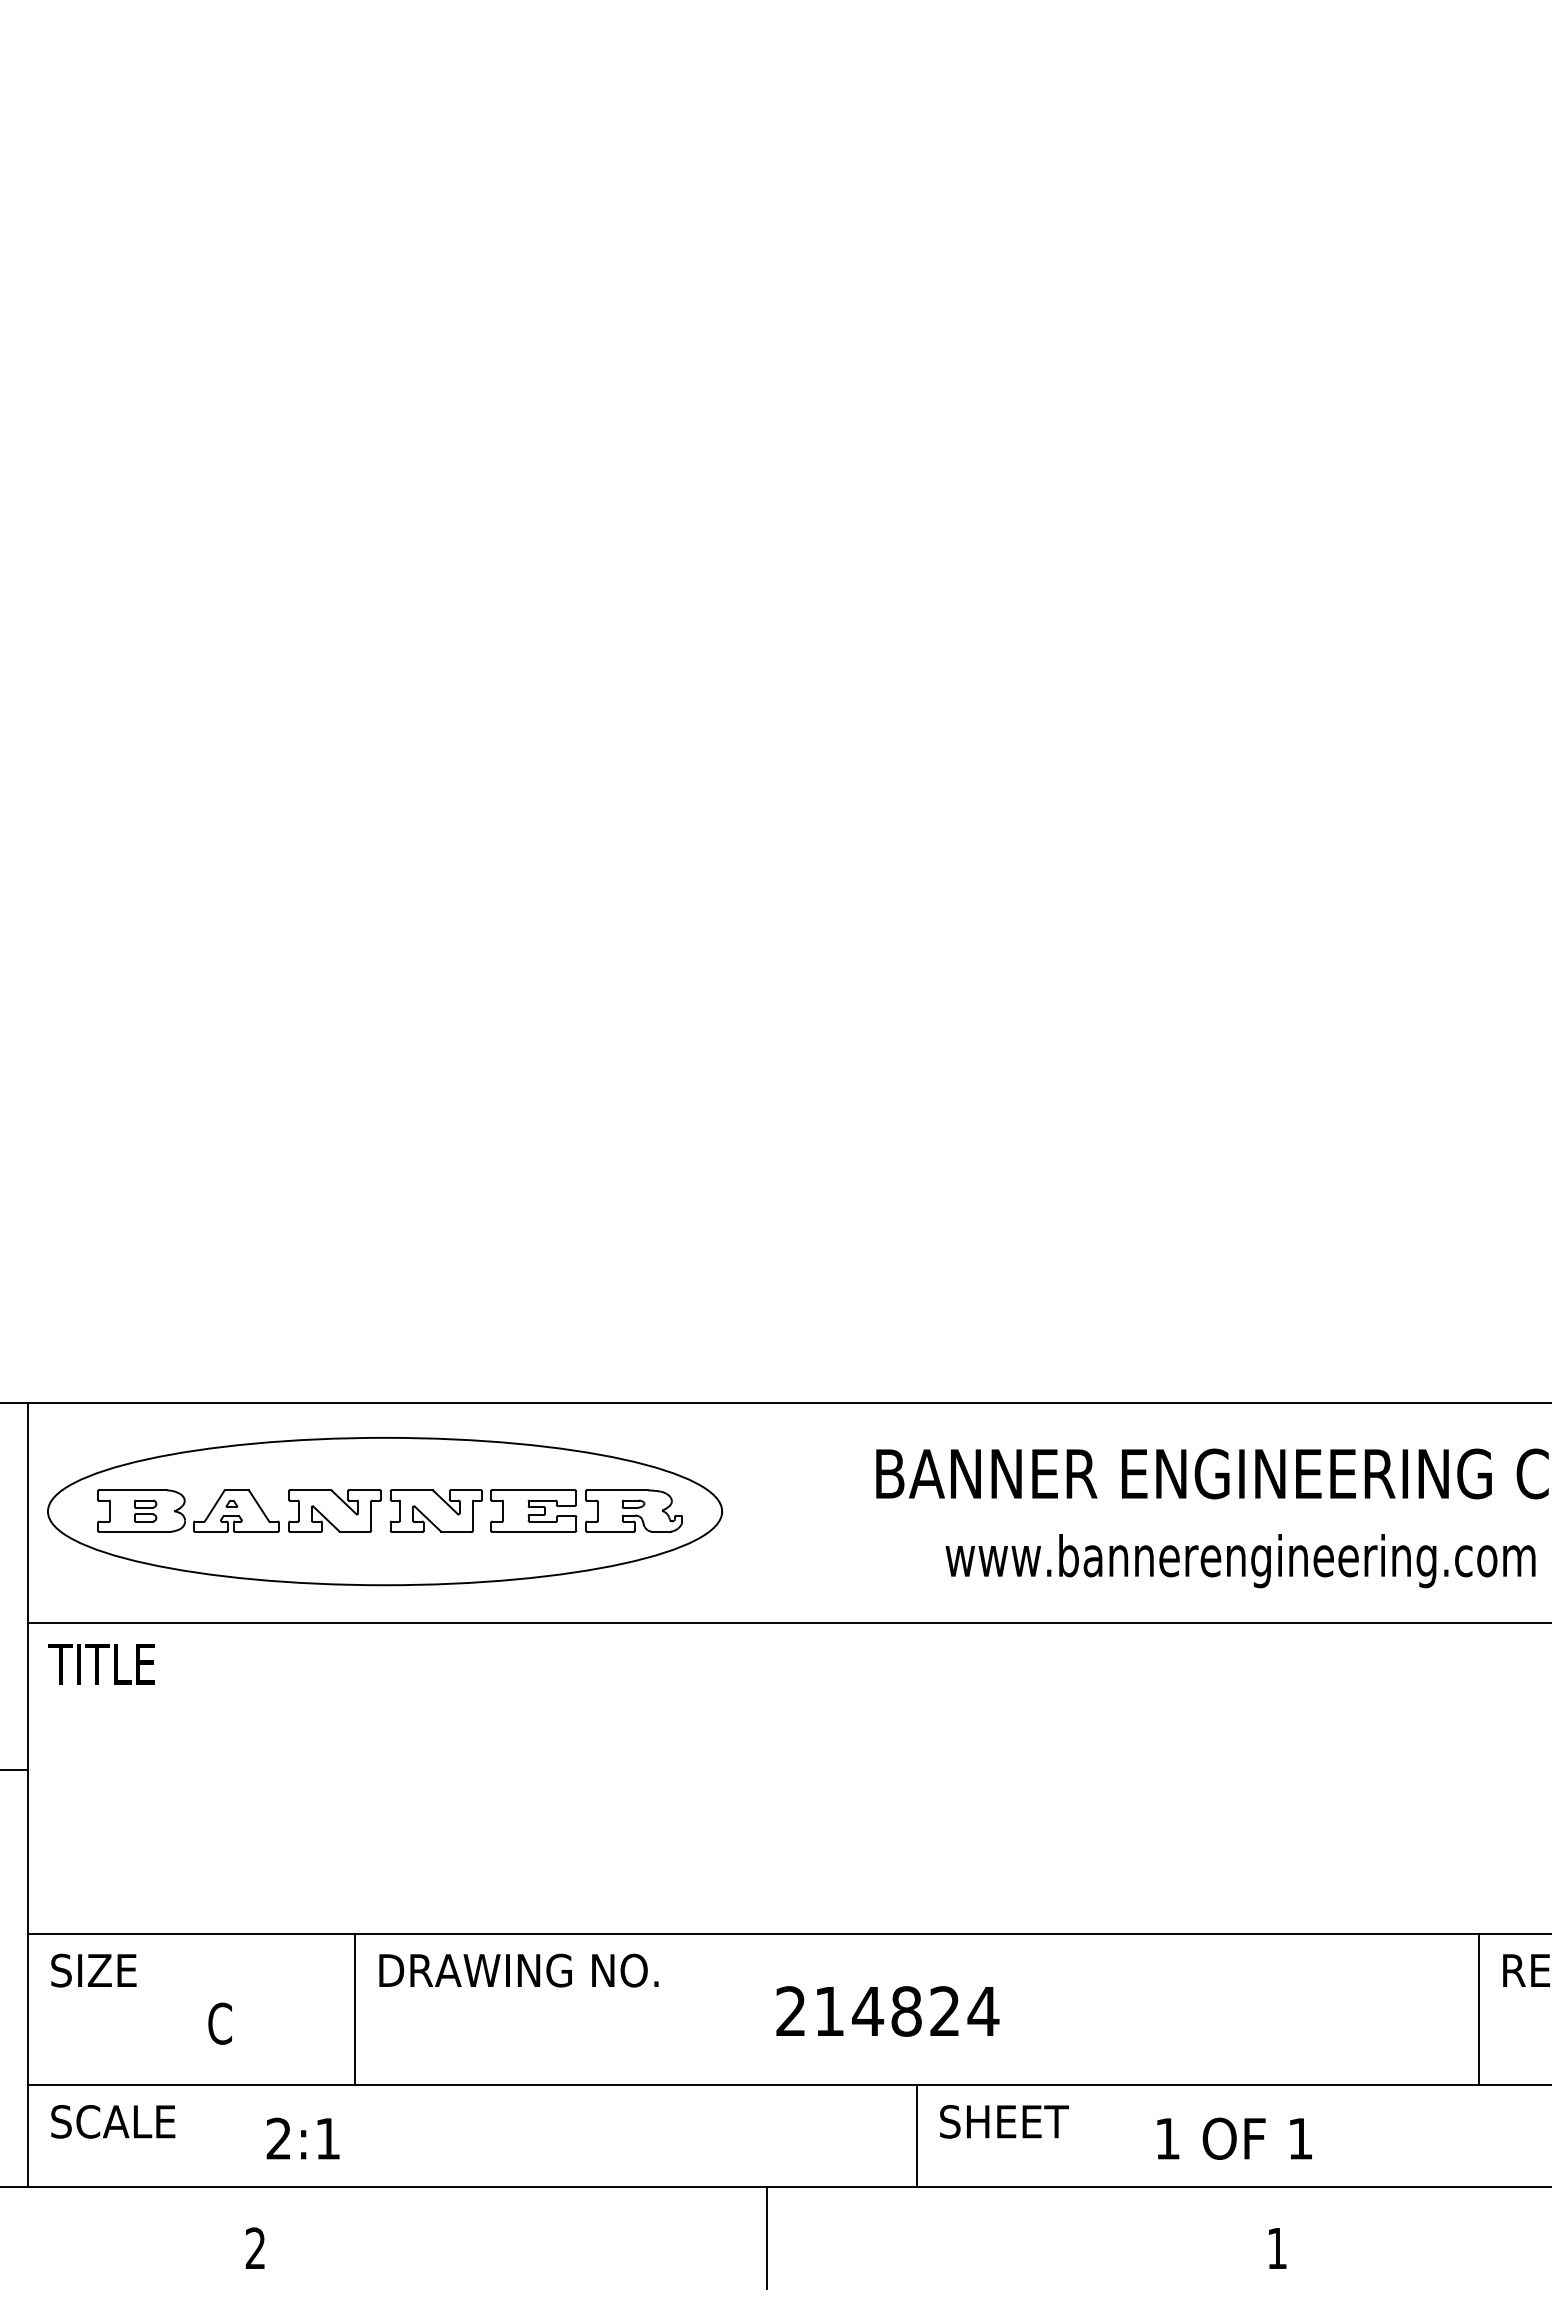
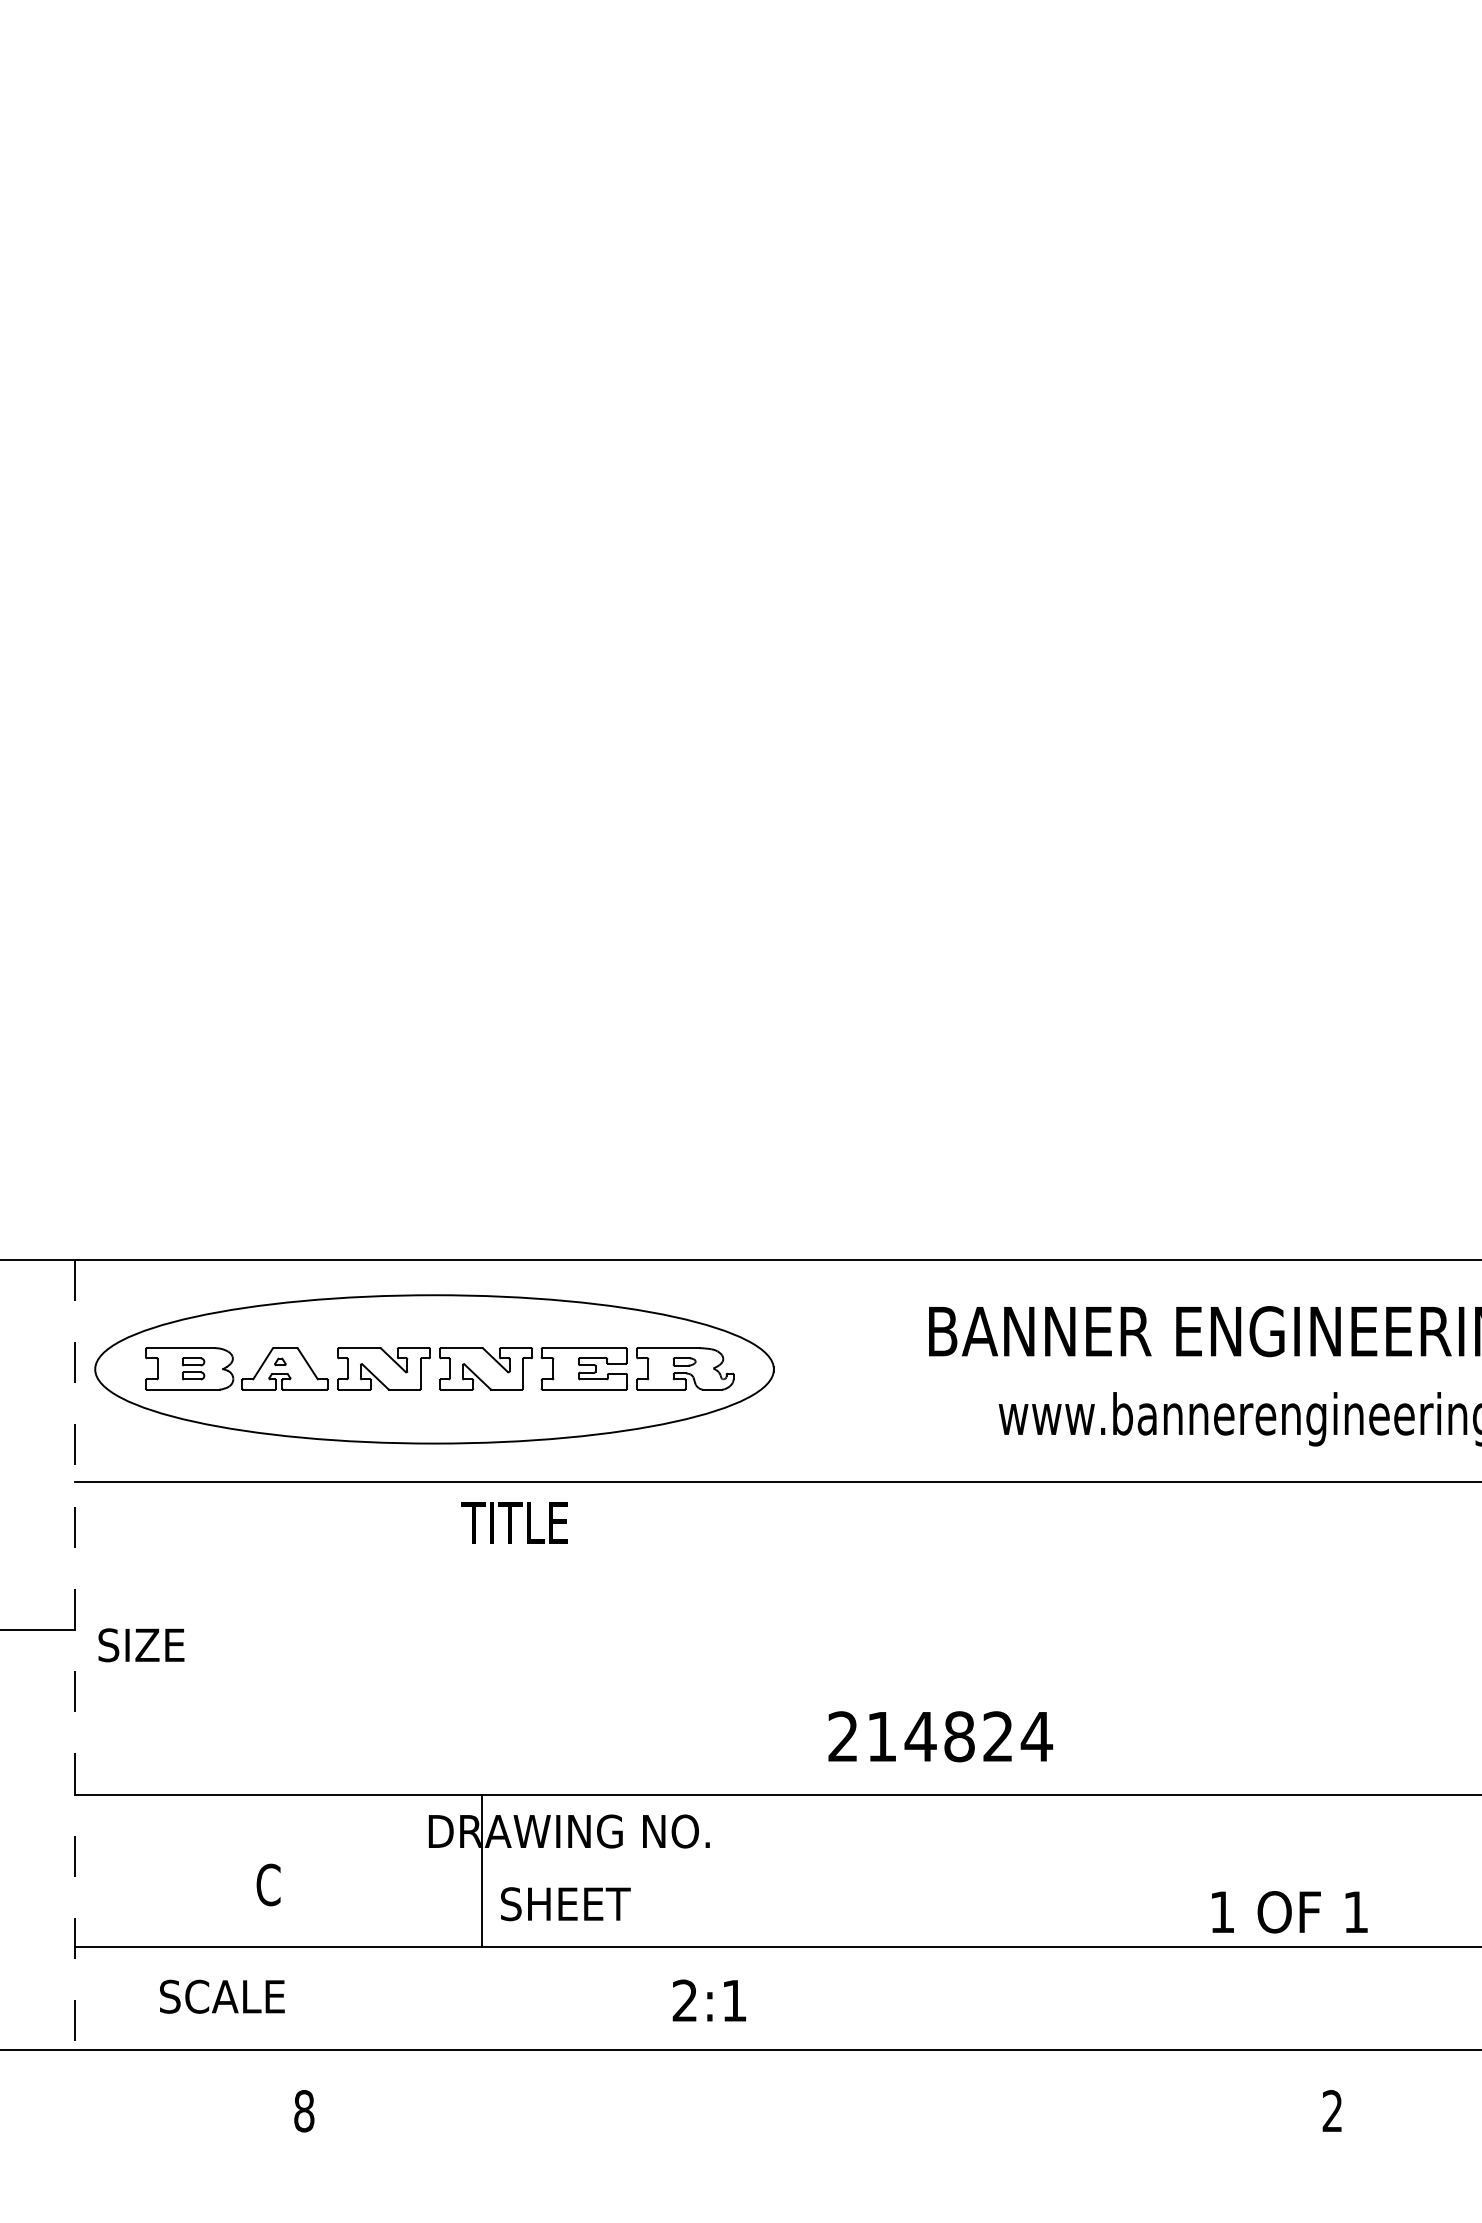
text: (101, 1664) -> (514, 1523), moved
line: (28, 1795) -> (75, 1655), solid -> dashed
text: (93, 1970) -> (141, 1645), moved
line: (355, 2009) -> (482, 1870), moved
text: (887, 2011) -> (940, 1736), moved
text: (113, 2121) -> (222, 1996), moved
text: (1004, 2121) -> (565, 1903), moved
line: (916, 2136) -> (969, 1998), removed
text: (302, 2138) -> (708, 2000), moved
text: (1234, 2138) -> (1289, 1911), moved
line: (766, 2238) -> (818, 2101), removed
text: (1276, 2247) -> (1331, 2110), 1 -> 2
text: (255, 2248) -> (304, 2111), 2 -> 8

